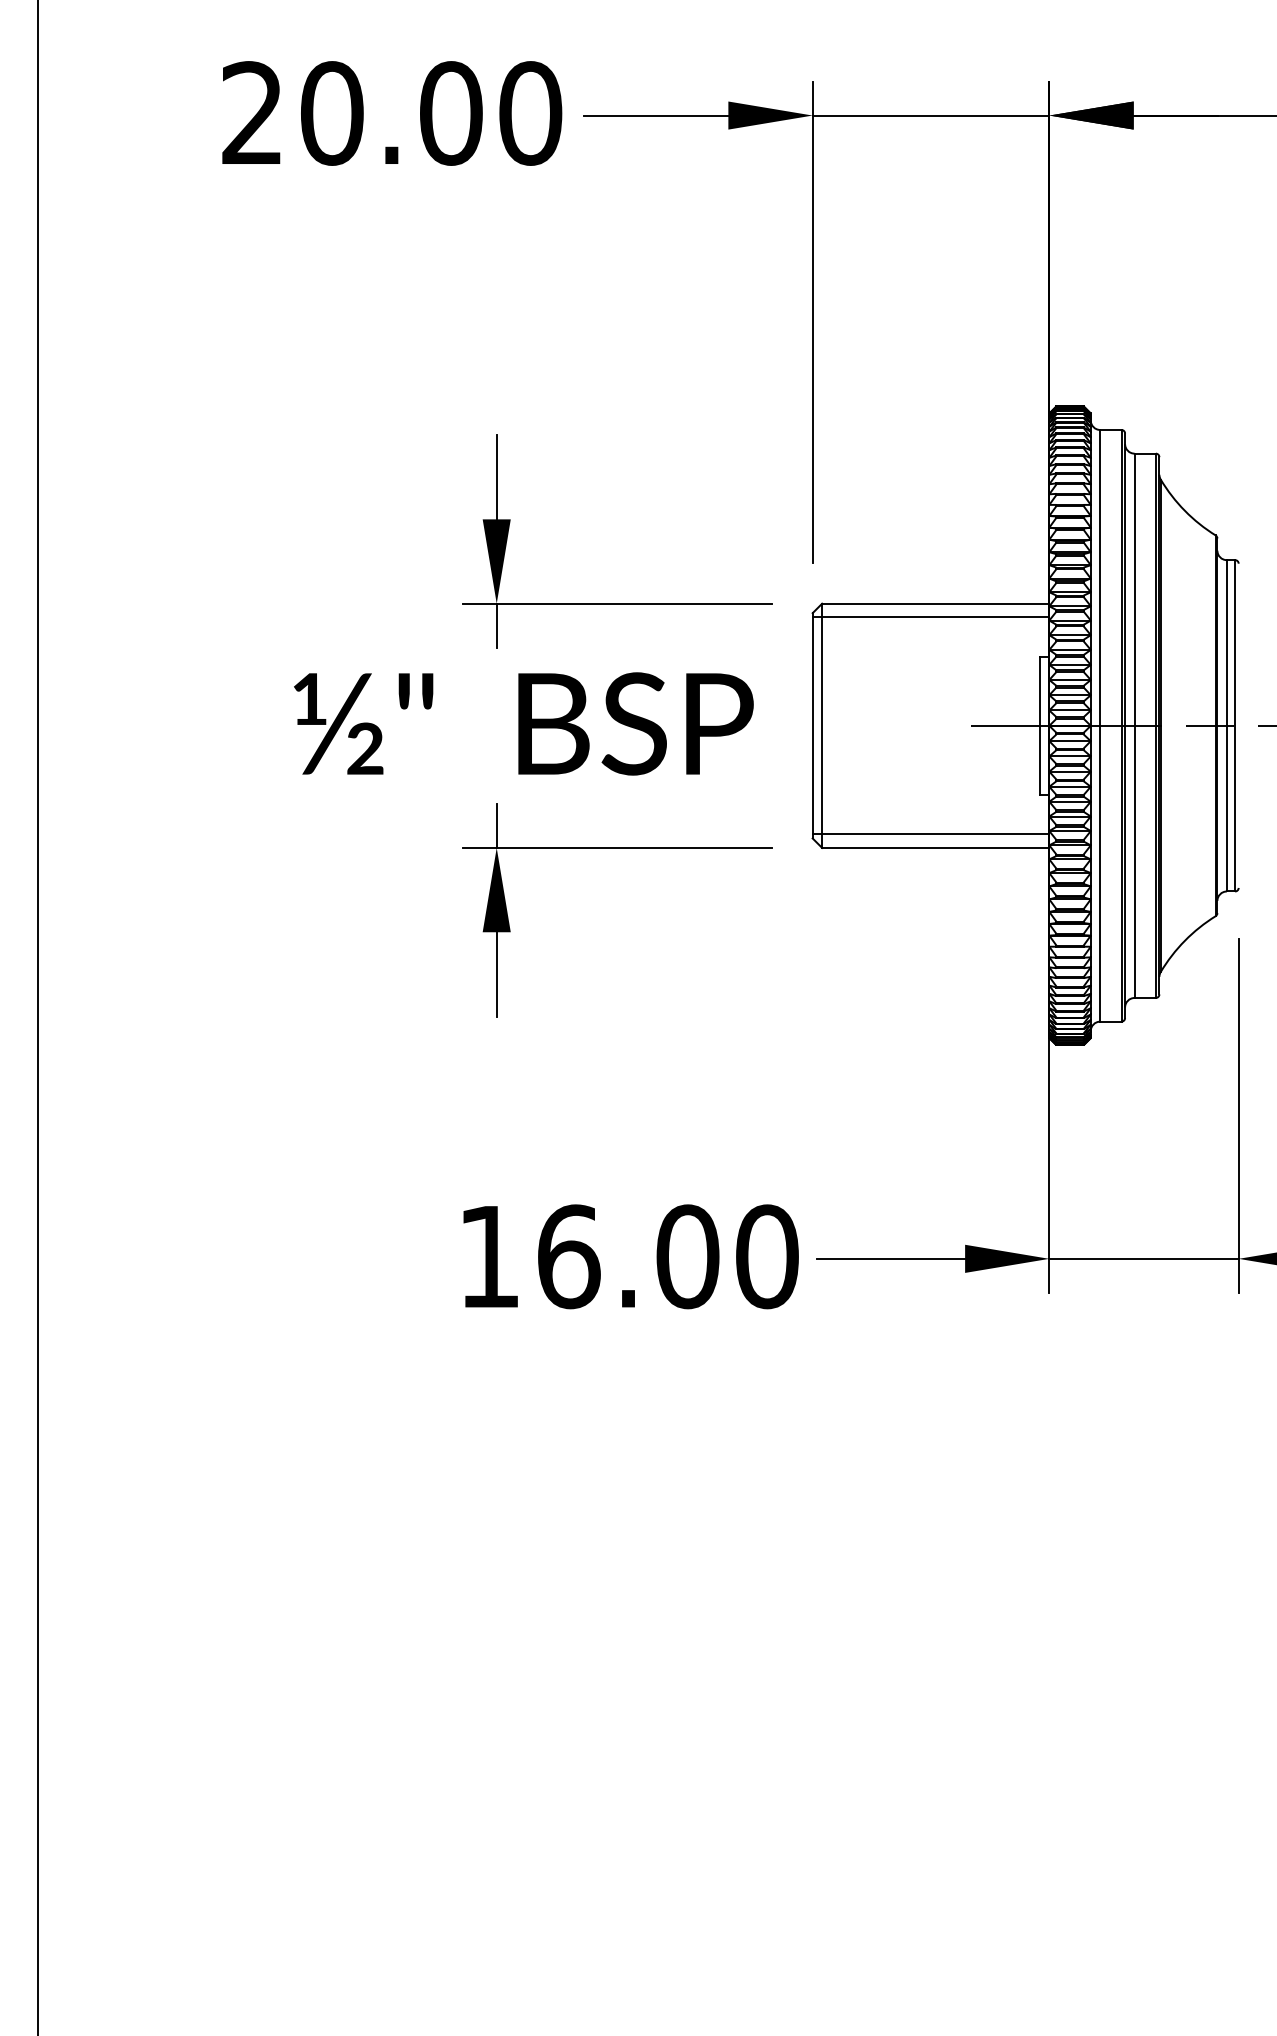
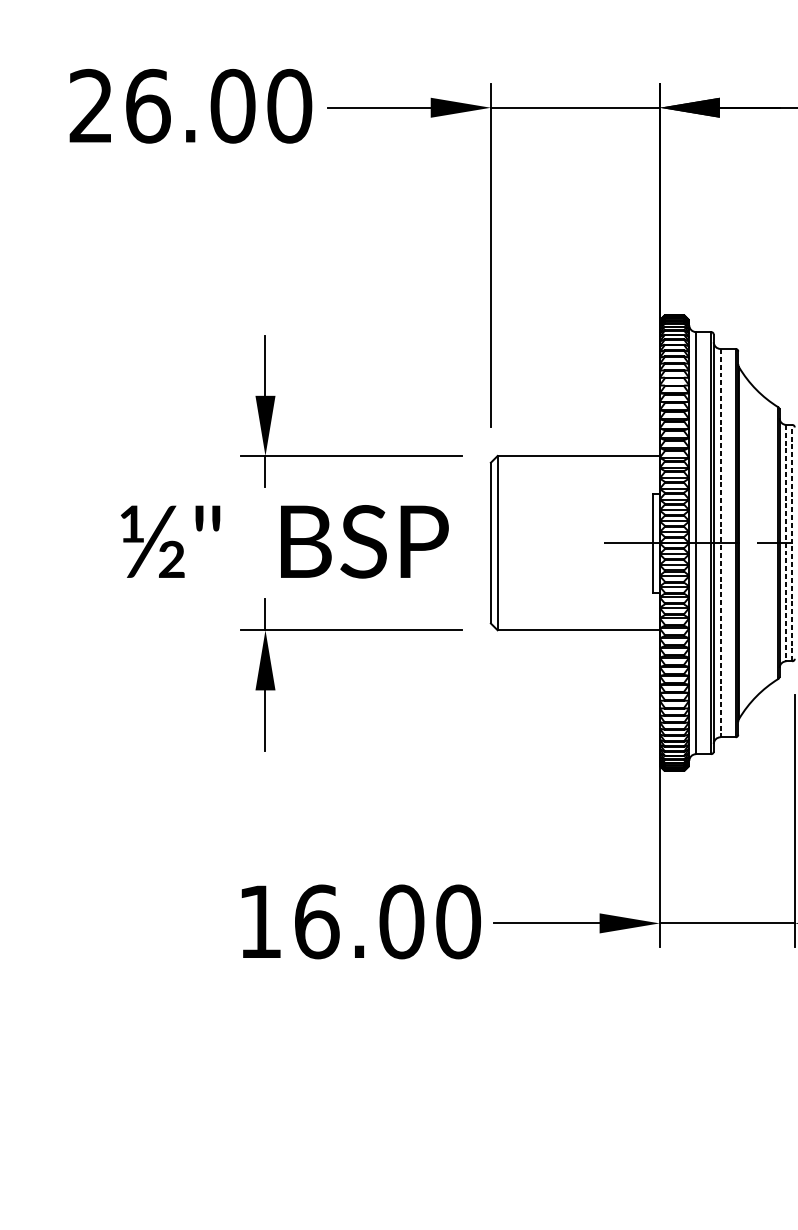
text: (332, 113) -> (148, 106), 20.00 -> 26.00
line: (930, 617) -> (574, 465), removed
line: (1226, 725) -> (786, 542), solid -> dashed
line: (1235, 725) -> (792, 542), solid -> dashed
line: (1134, 726) -> (720, 543), solid -> dashed
line: (930, 834) -> (574, 620), removed

